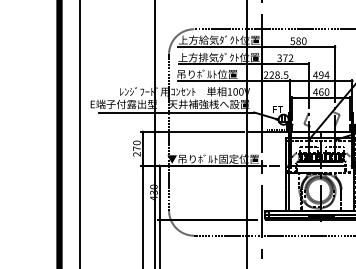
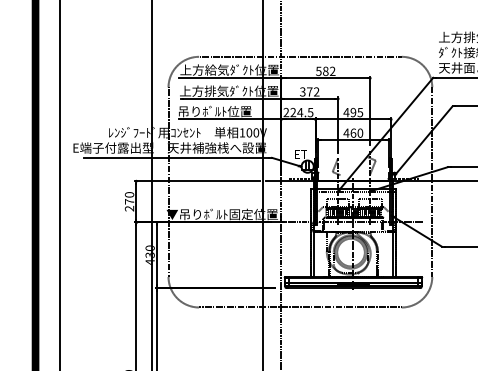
text: (304, 40) -> (332, 70), 580 -> 582
text: (277, 75) -> (300, 112), 228.5 -> 224.5
text: (327, 75) -> (360, 112), 494 -> 495

